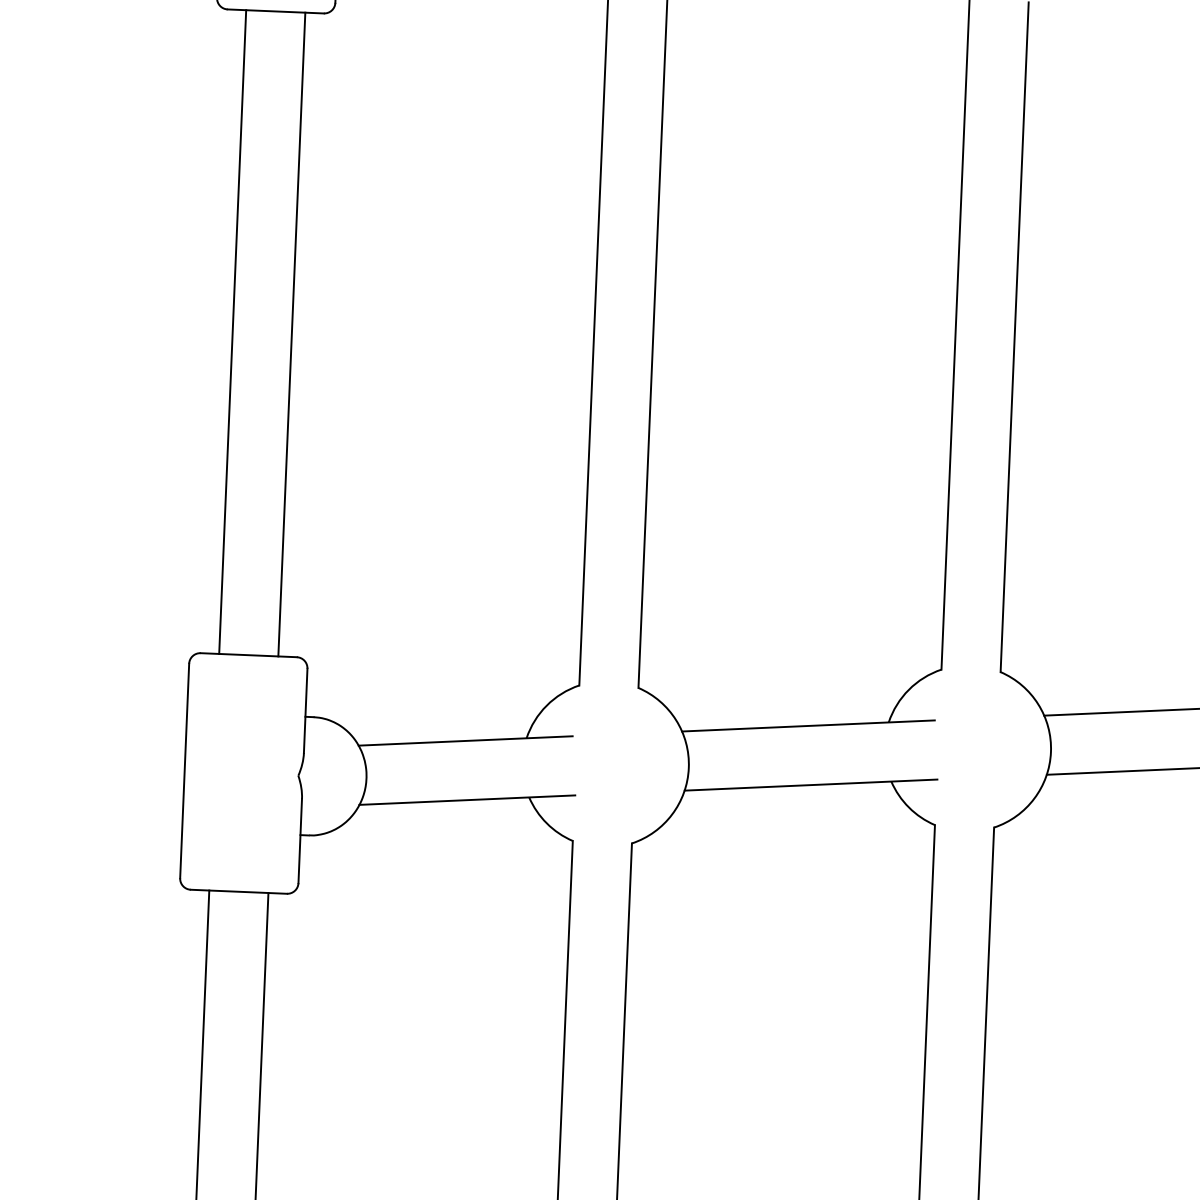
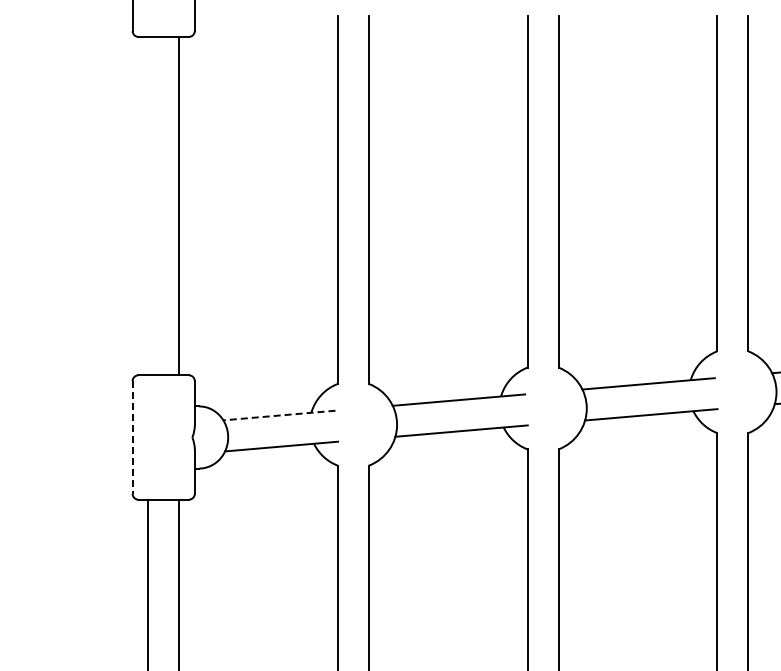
line: (233, 330) -> (148, 205), removed
line: (463, 740) -> (278, 415), solid -> dashed
line: (184, 771) -> (132, 437), solid -> dashed

